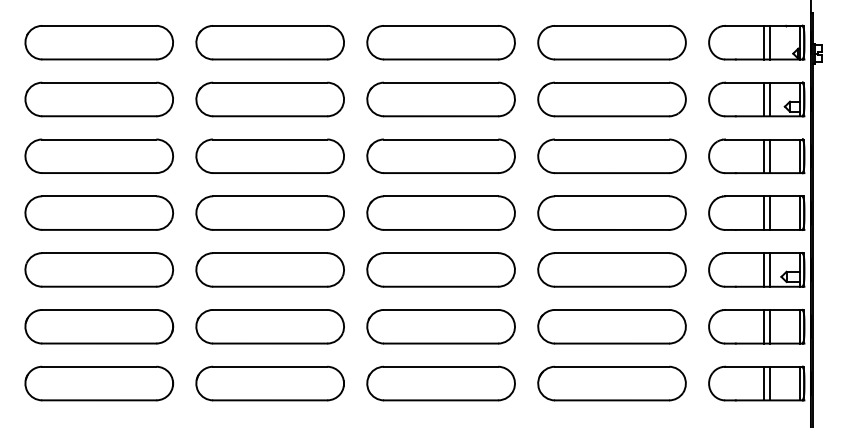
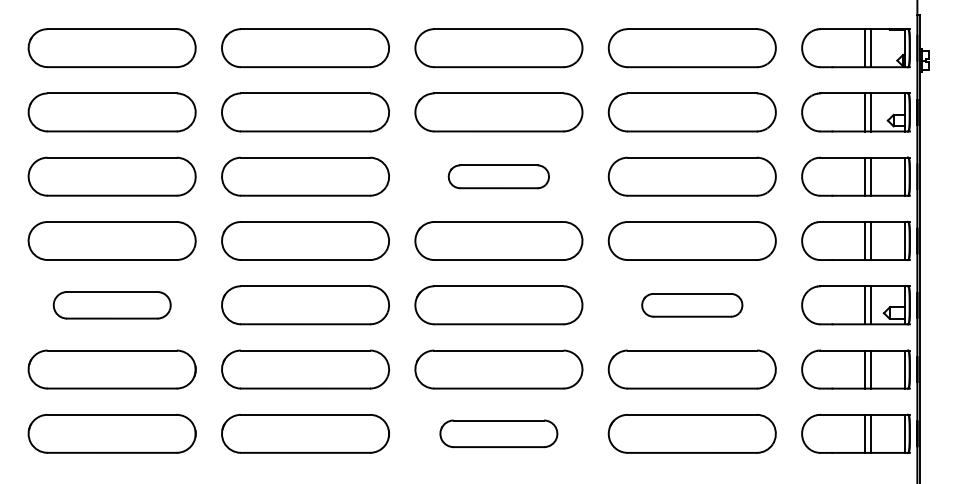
part: (440, 156) -> (498, 176), size x0.6
part: (99, 269) -> (112, 304), size x0.7
part: (611, 269) -> (691, 304), size x0.6
part: (440, 383) -> (498, 433), size x0.7

